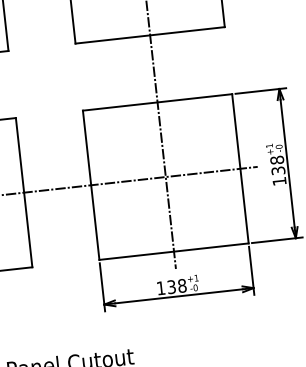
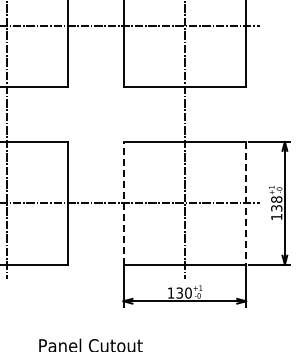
line: (240, 169) -> (246, 203), solid -> dashed
line: (91, 184) -> (123, 202), solid -> dashed
text: (182, 286) -> (188, 293), 138 -> 130

